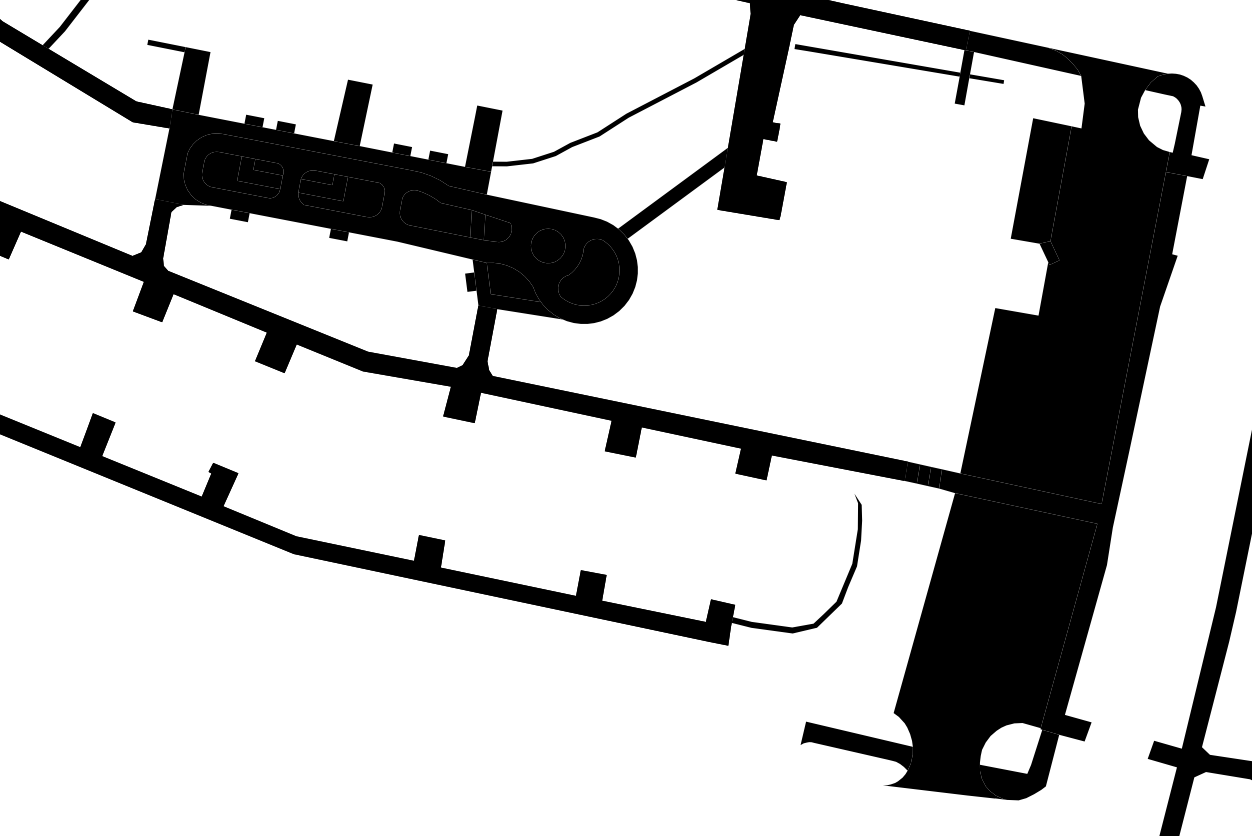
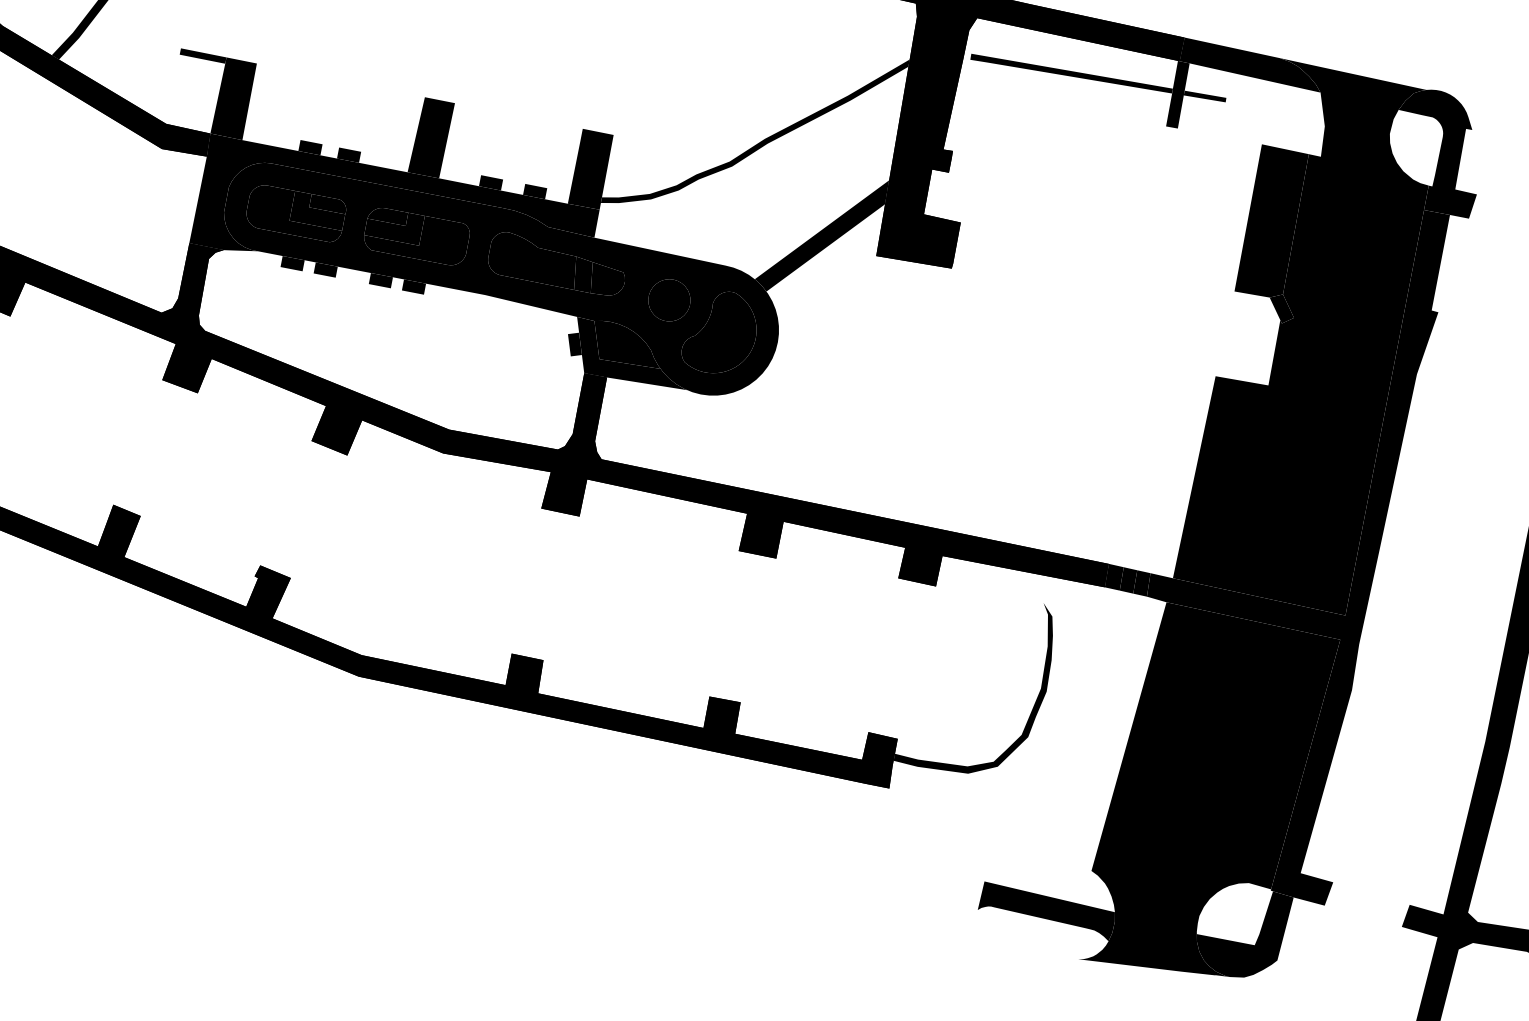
fill: (266, 220) -> (325, 269), added
fill: (311, 229) -> (380, 280), added

